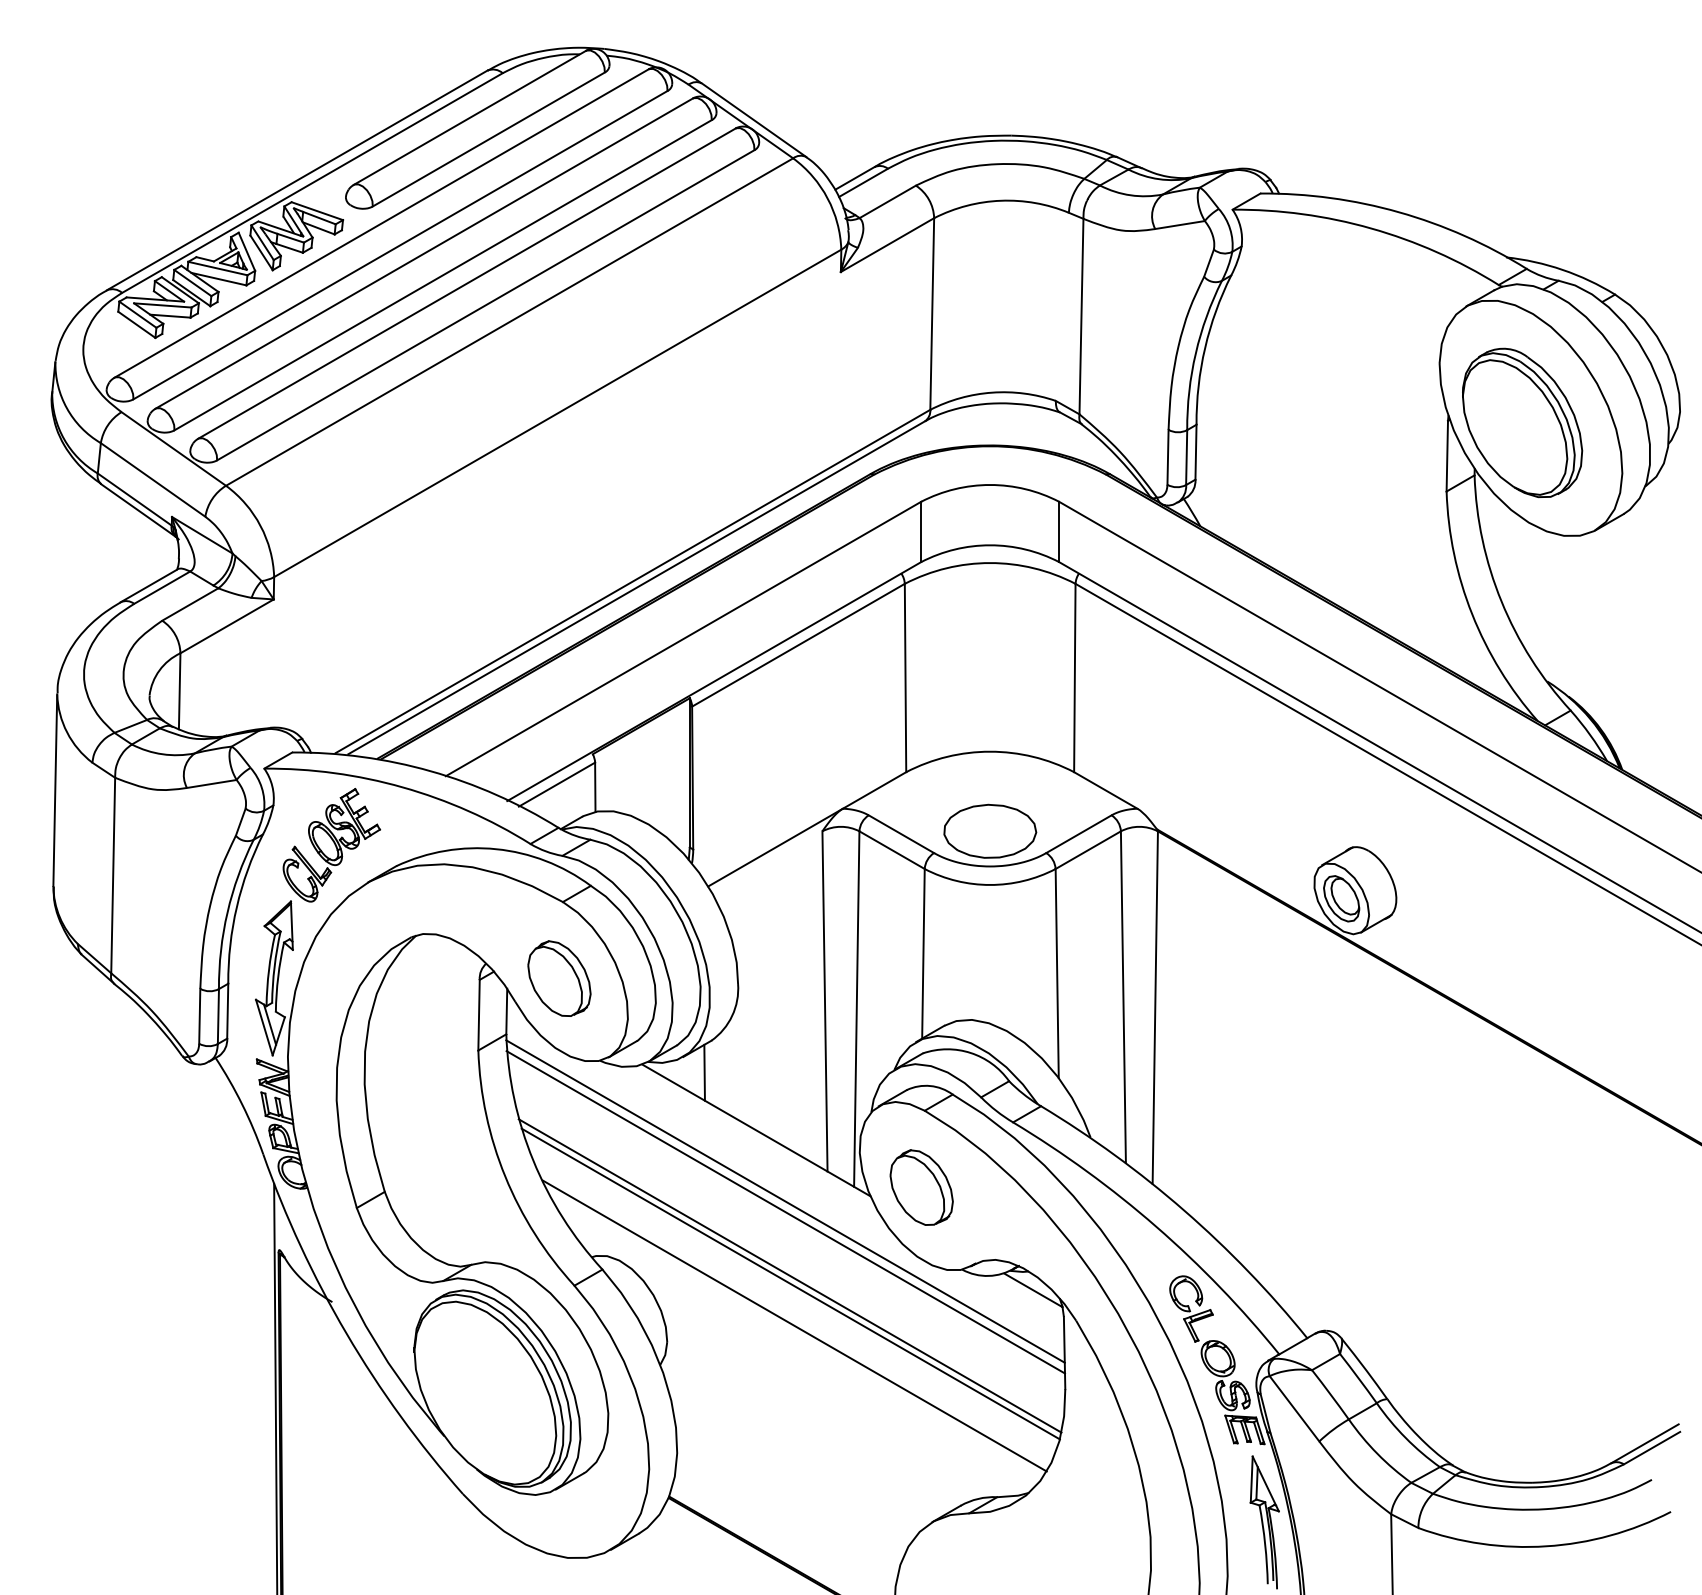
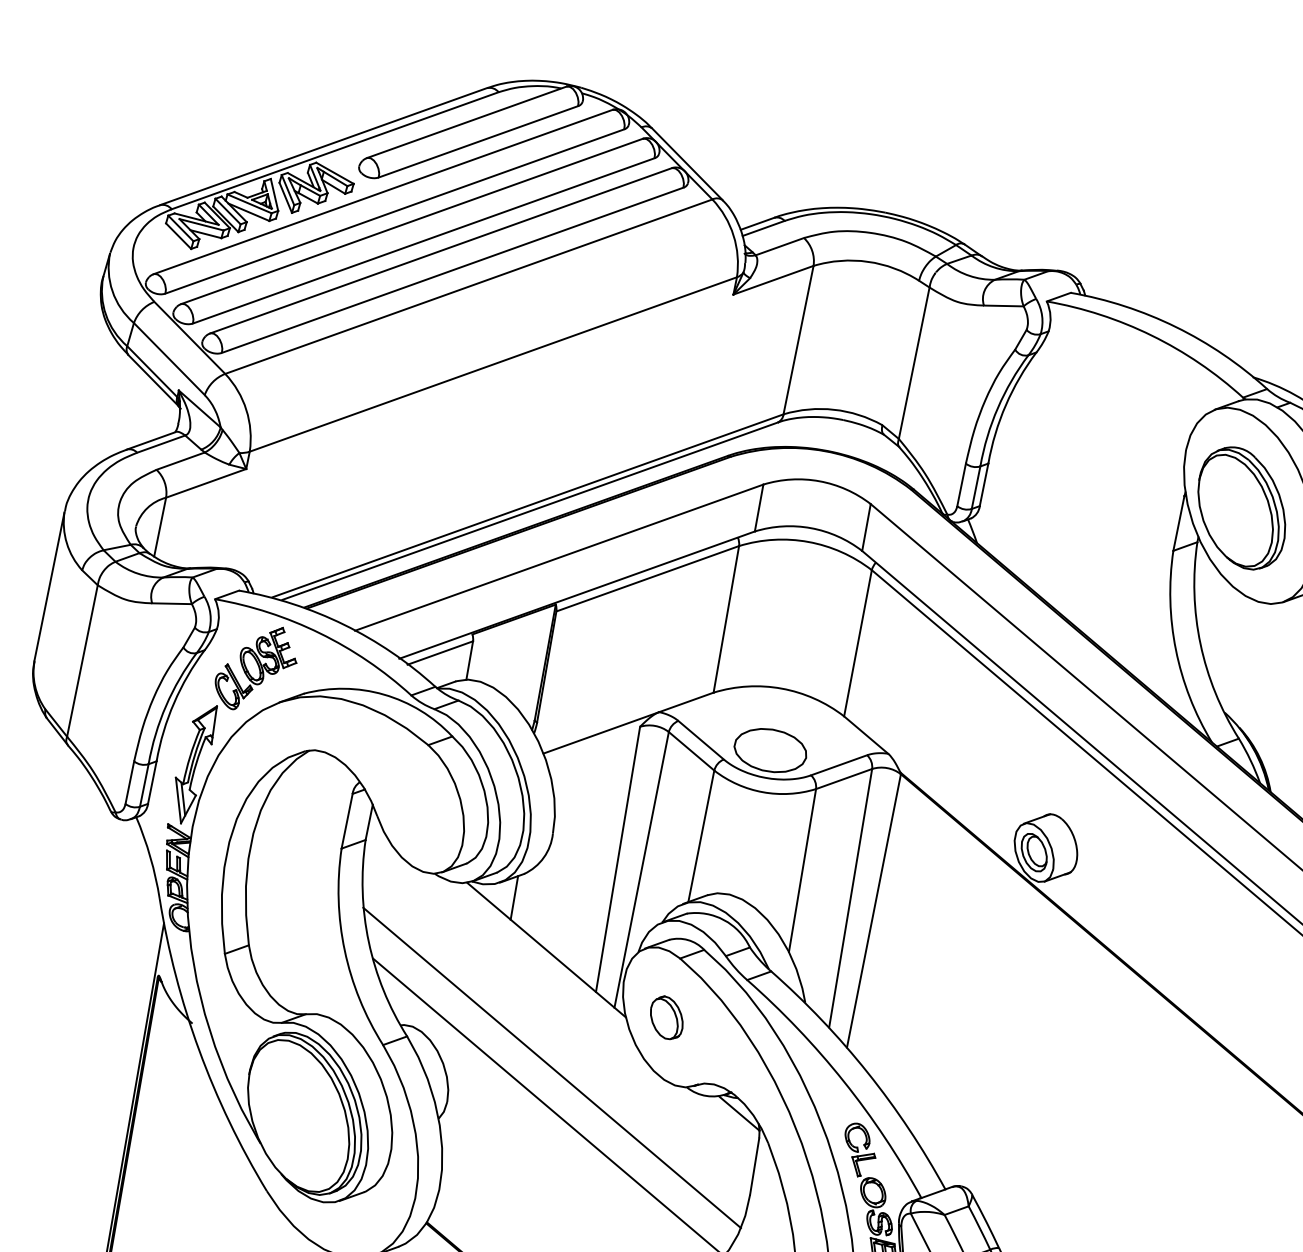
part: (559, 978) -> (414, 804), removed
part: (921, 1187) -> (666, 1017), size x0.7
line: (785, 1201) -> (559, 1009), removed
line: (785, 1212) -> (557, 1017), removed
line: (790, 1283) -> (551, 1073), removed

